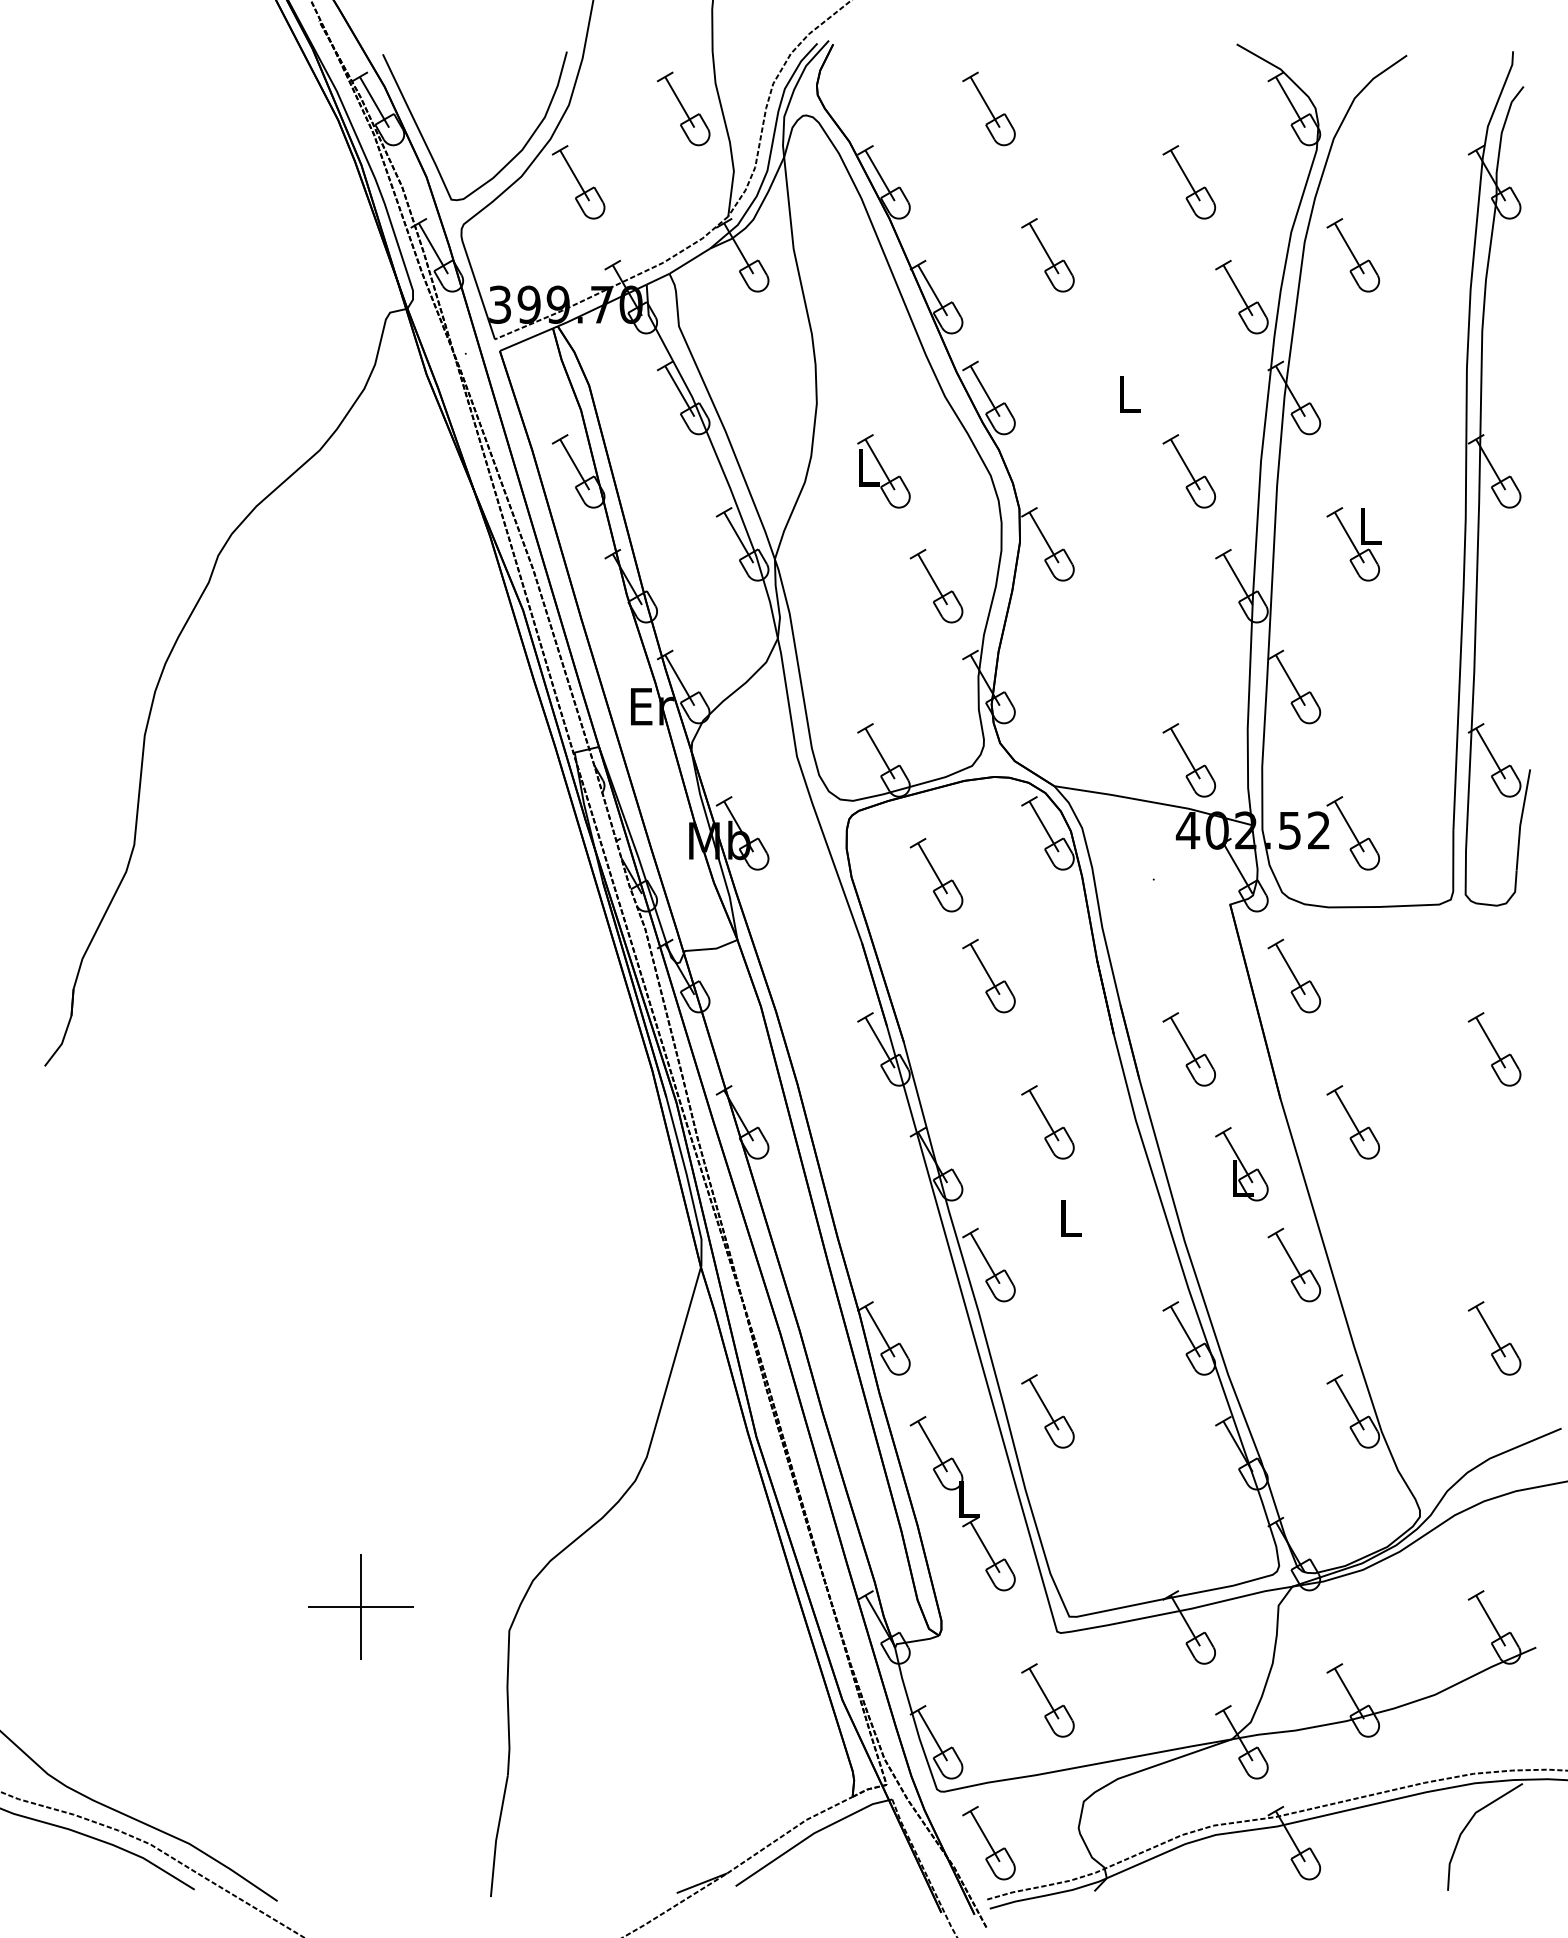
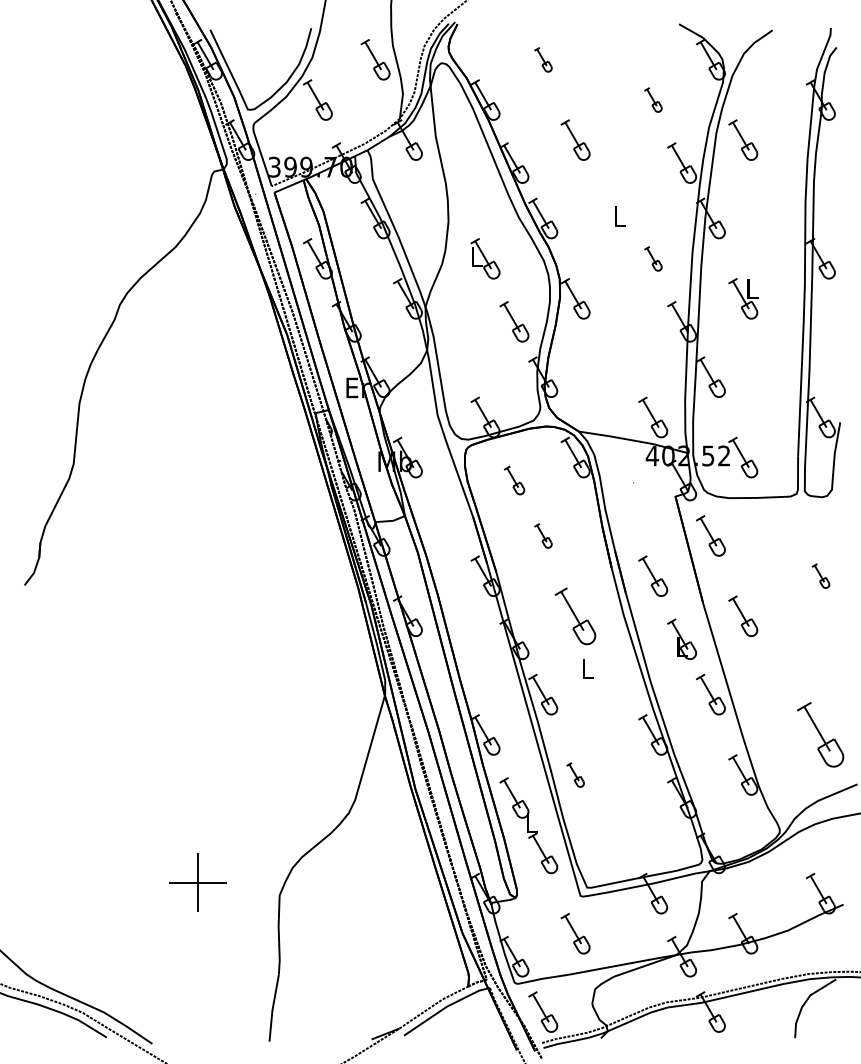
part: (989, 108) -> (543, 59), size x0.6
part: (1190, 181) -> (653, 99), size x0.6
part: (1190, 470) -> (653, 258), size x0.6
part: (936, 875) -> (514, 480), size x0.7
part: (989, 975) -> (543, 535), size x0.6
part: (1494, 1048) -> (820, 575), size x0.6
part: (1048, 1121) -> (575, 615), size x1.4
part: (1494, 1337) -> (820, 734), size x1.6
part: (1048, 1410) -> (575, 774), size x0.6

